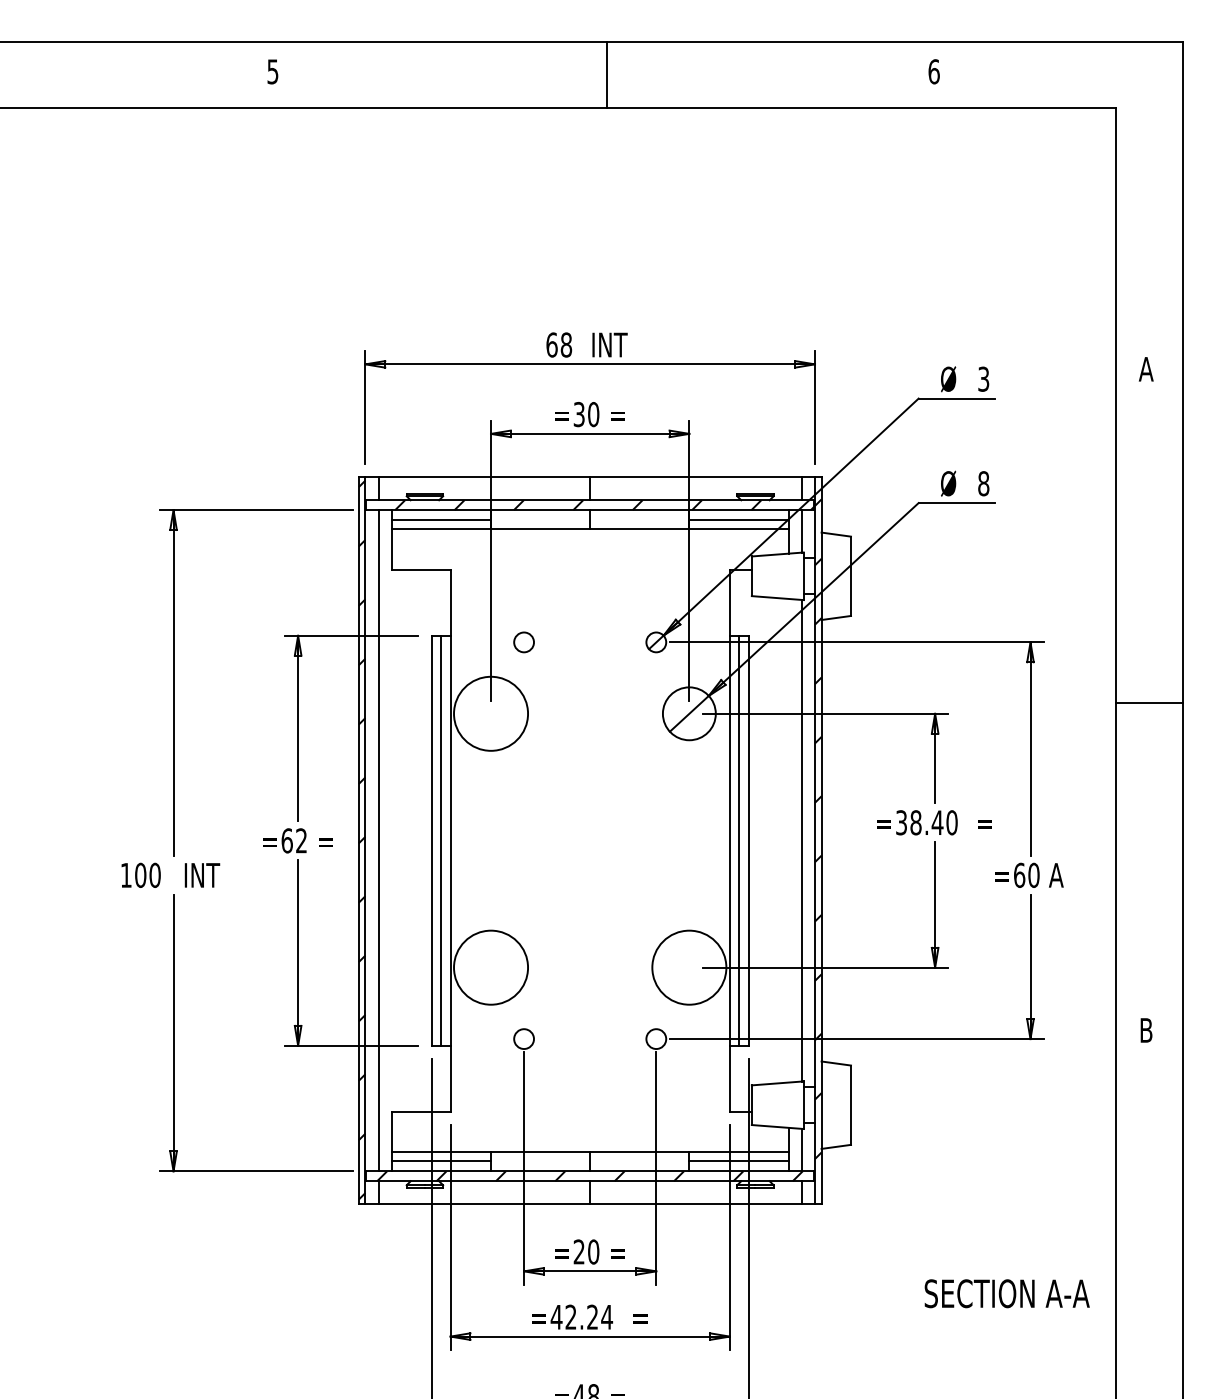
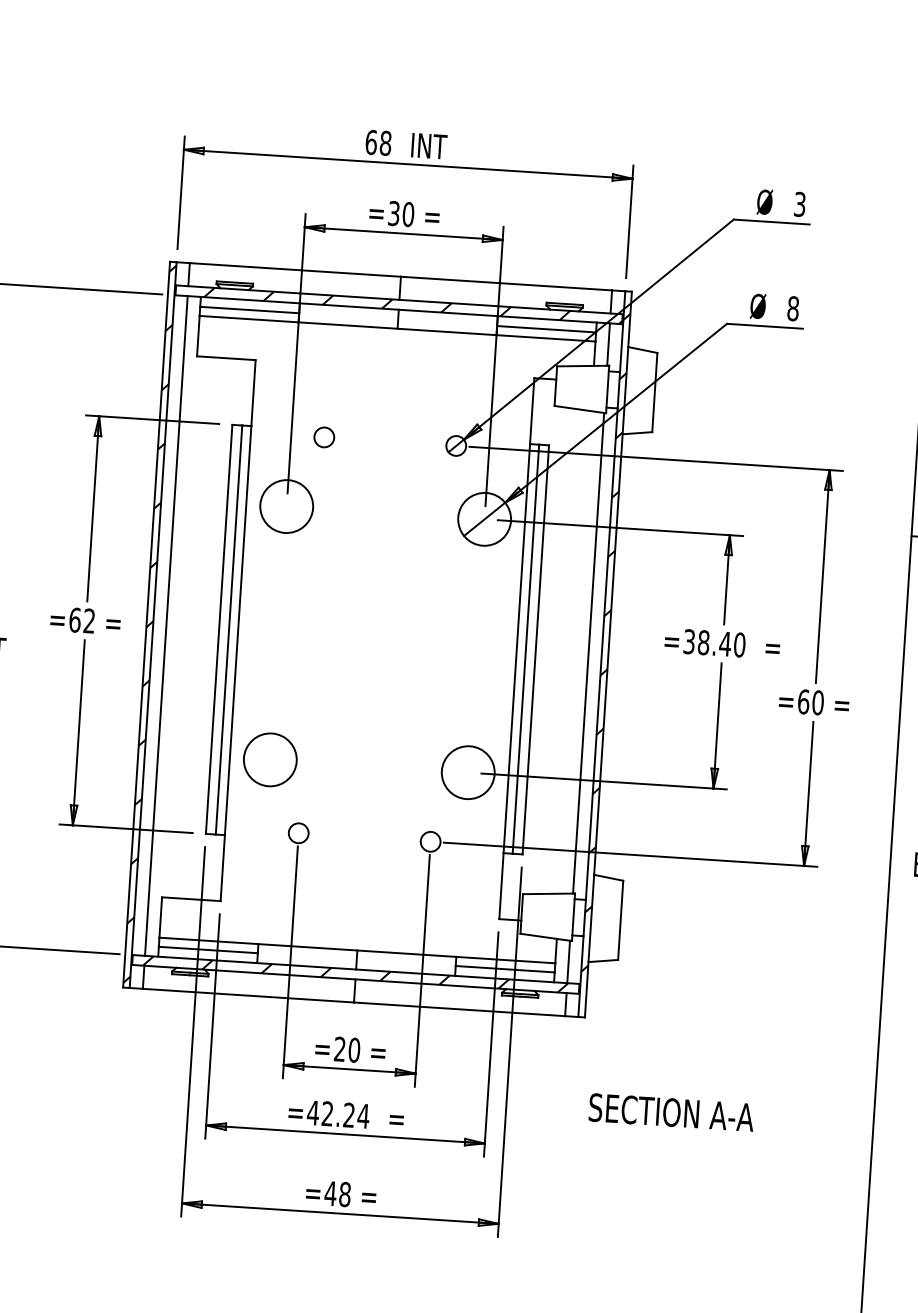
circle: (490, 713) -> (286, 506), size x0.71
text: (1056, 875) -> (840, 704), A -> =
circle: (490, 967) -> (269, 759), size x0.71
circle: (688, 967) -> (467, 772), size x0.71
text: (1006, 1293) -> (670, 1112), moved

